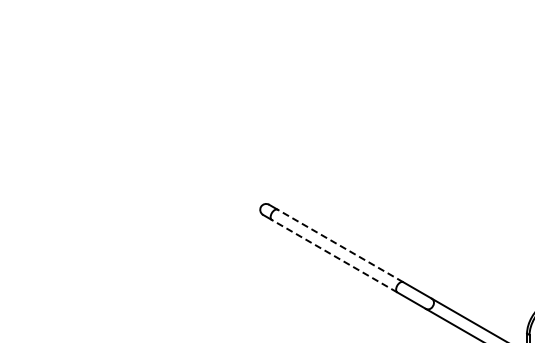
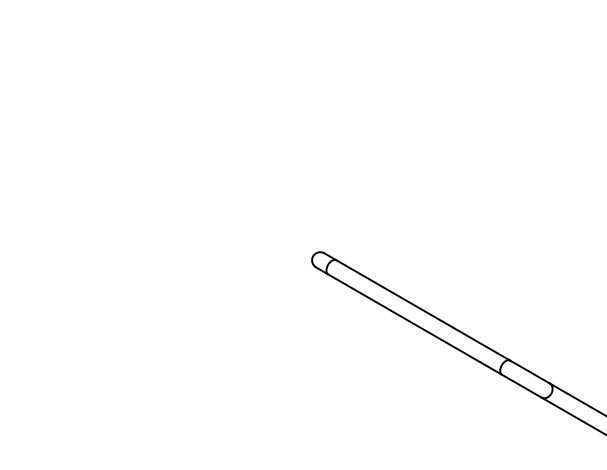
line: (340, 245) -> (423, 309), dashed -> solid
line: (334, 255) -> (414, 323), dashed -> solid

